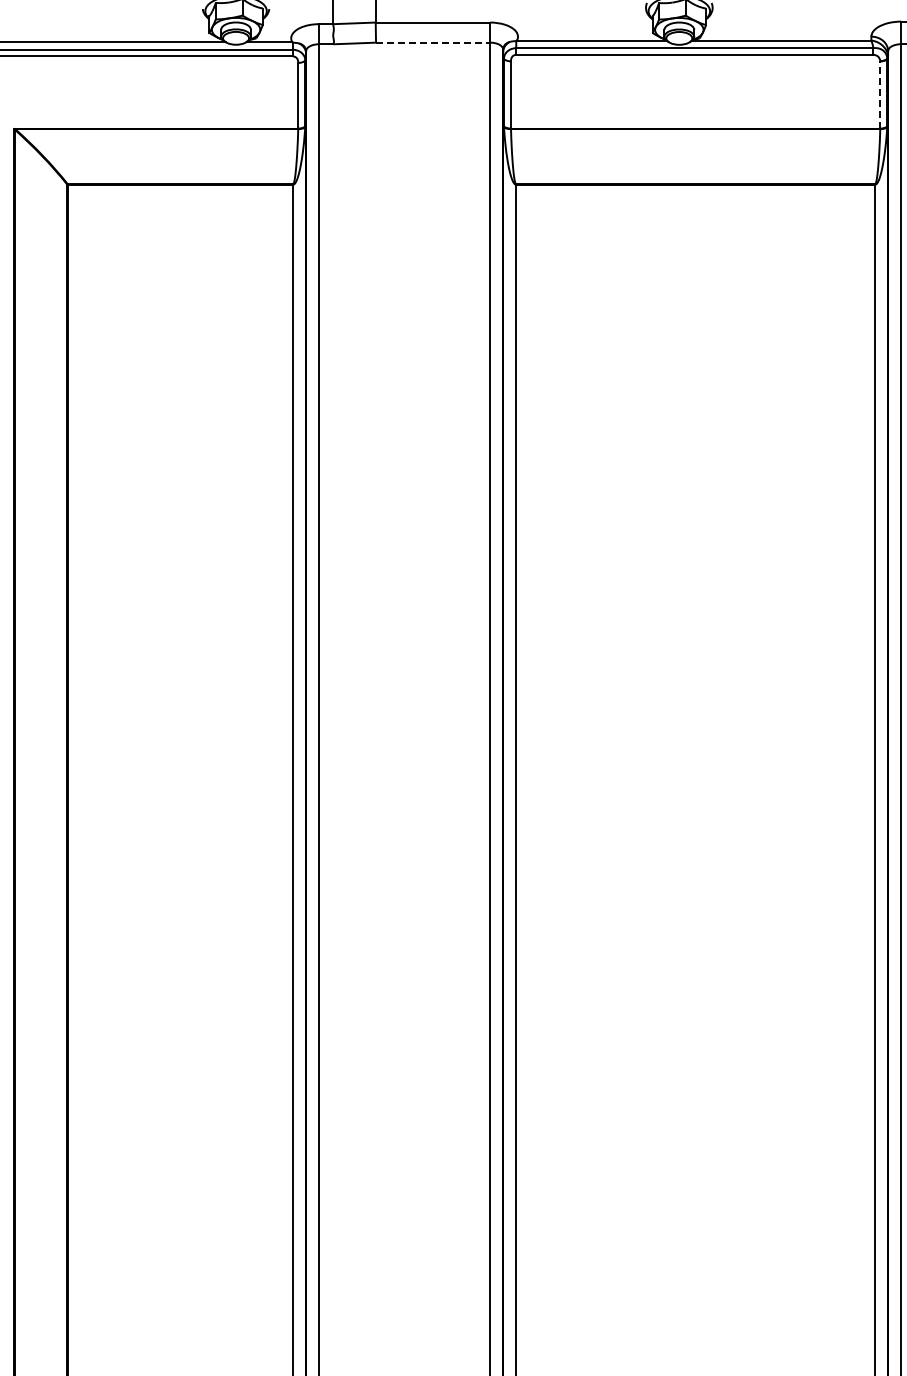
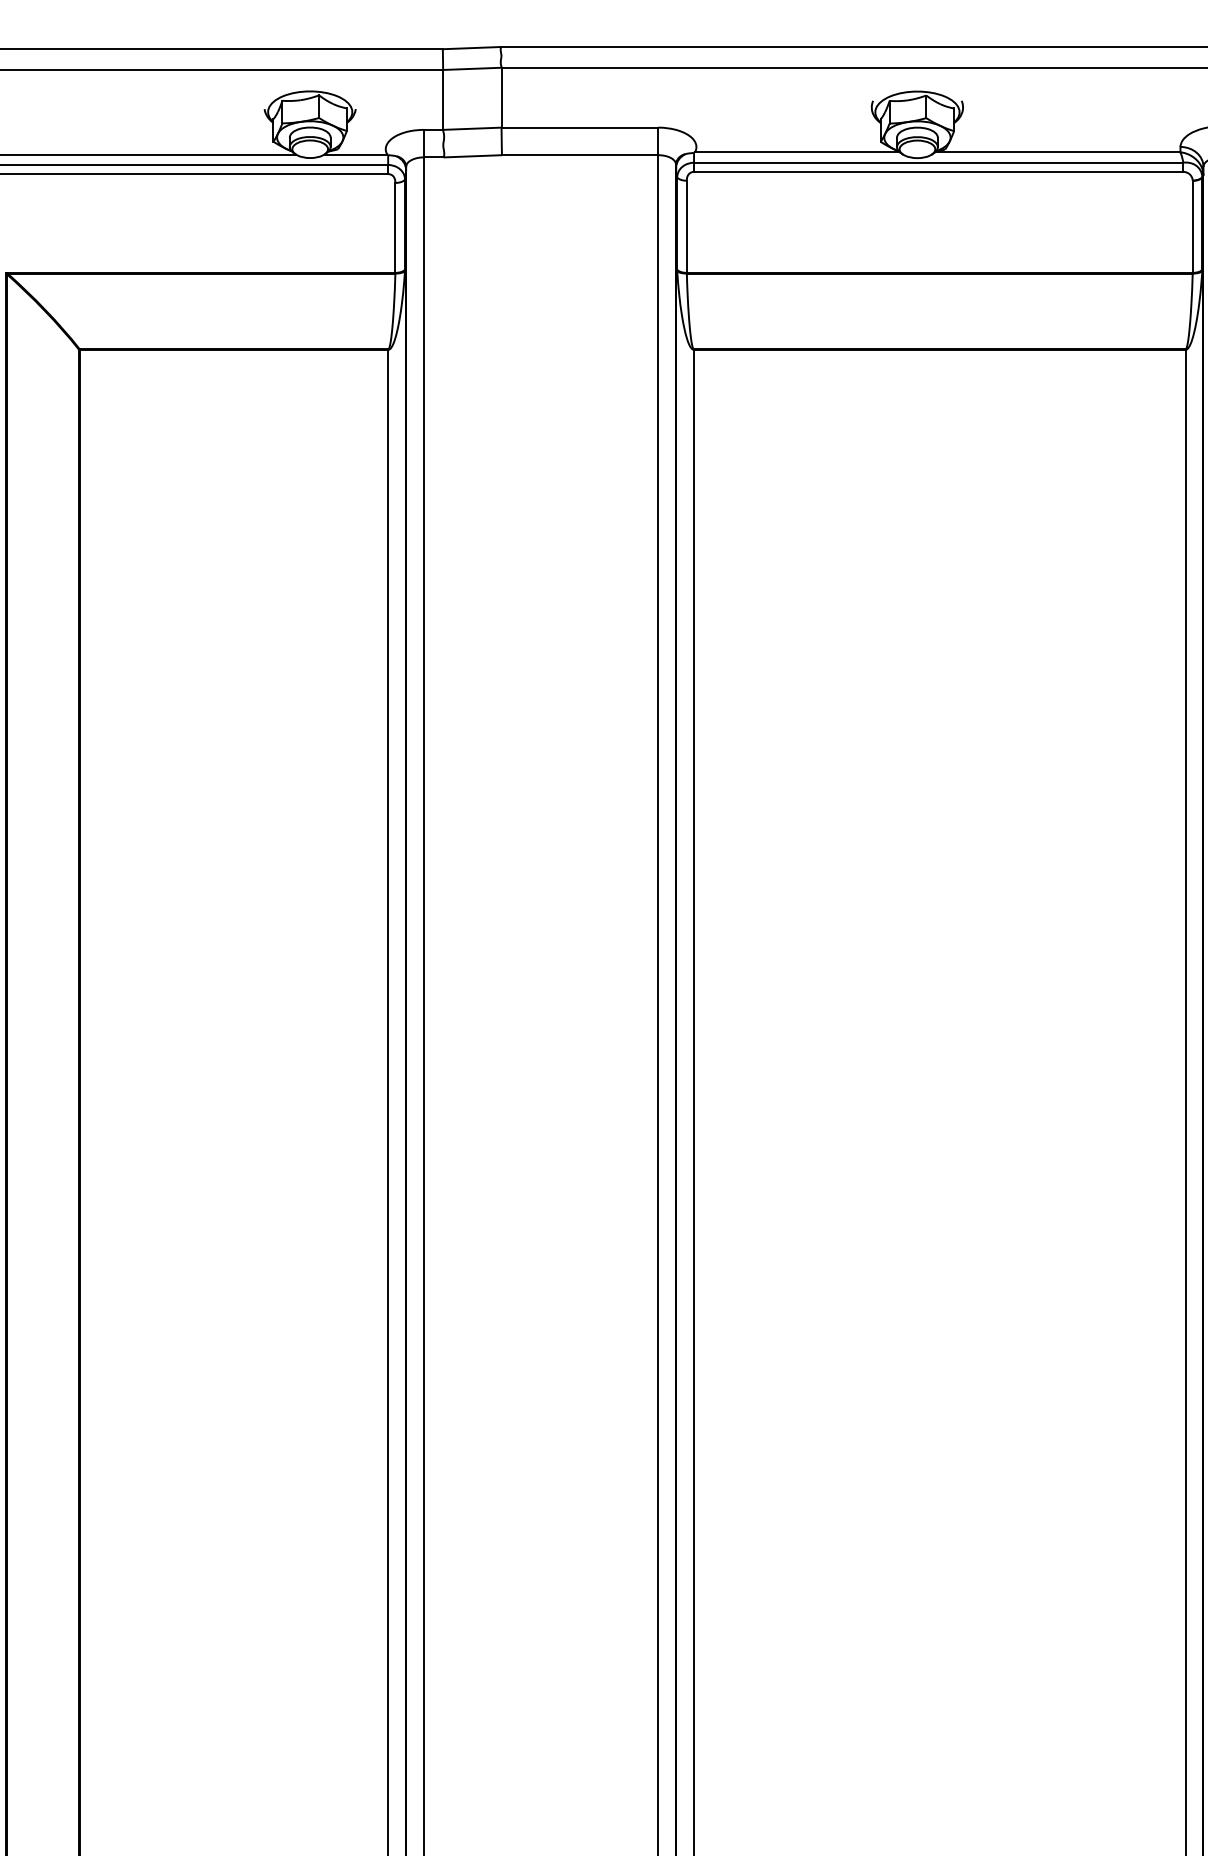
line: (433, 42) -> (580, 154), dashed -> solid
line: (880, 95) -> (1193, 227), dashed -> solid

